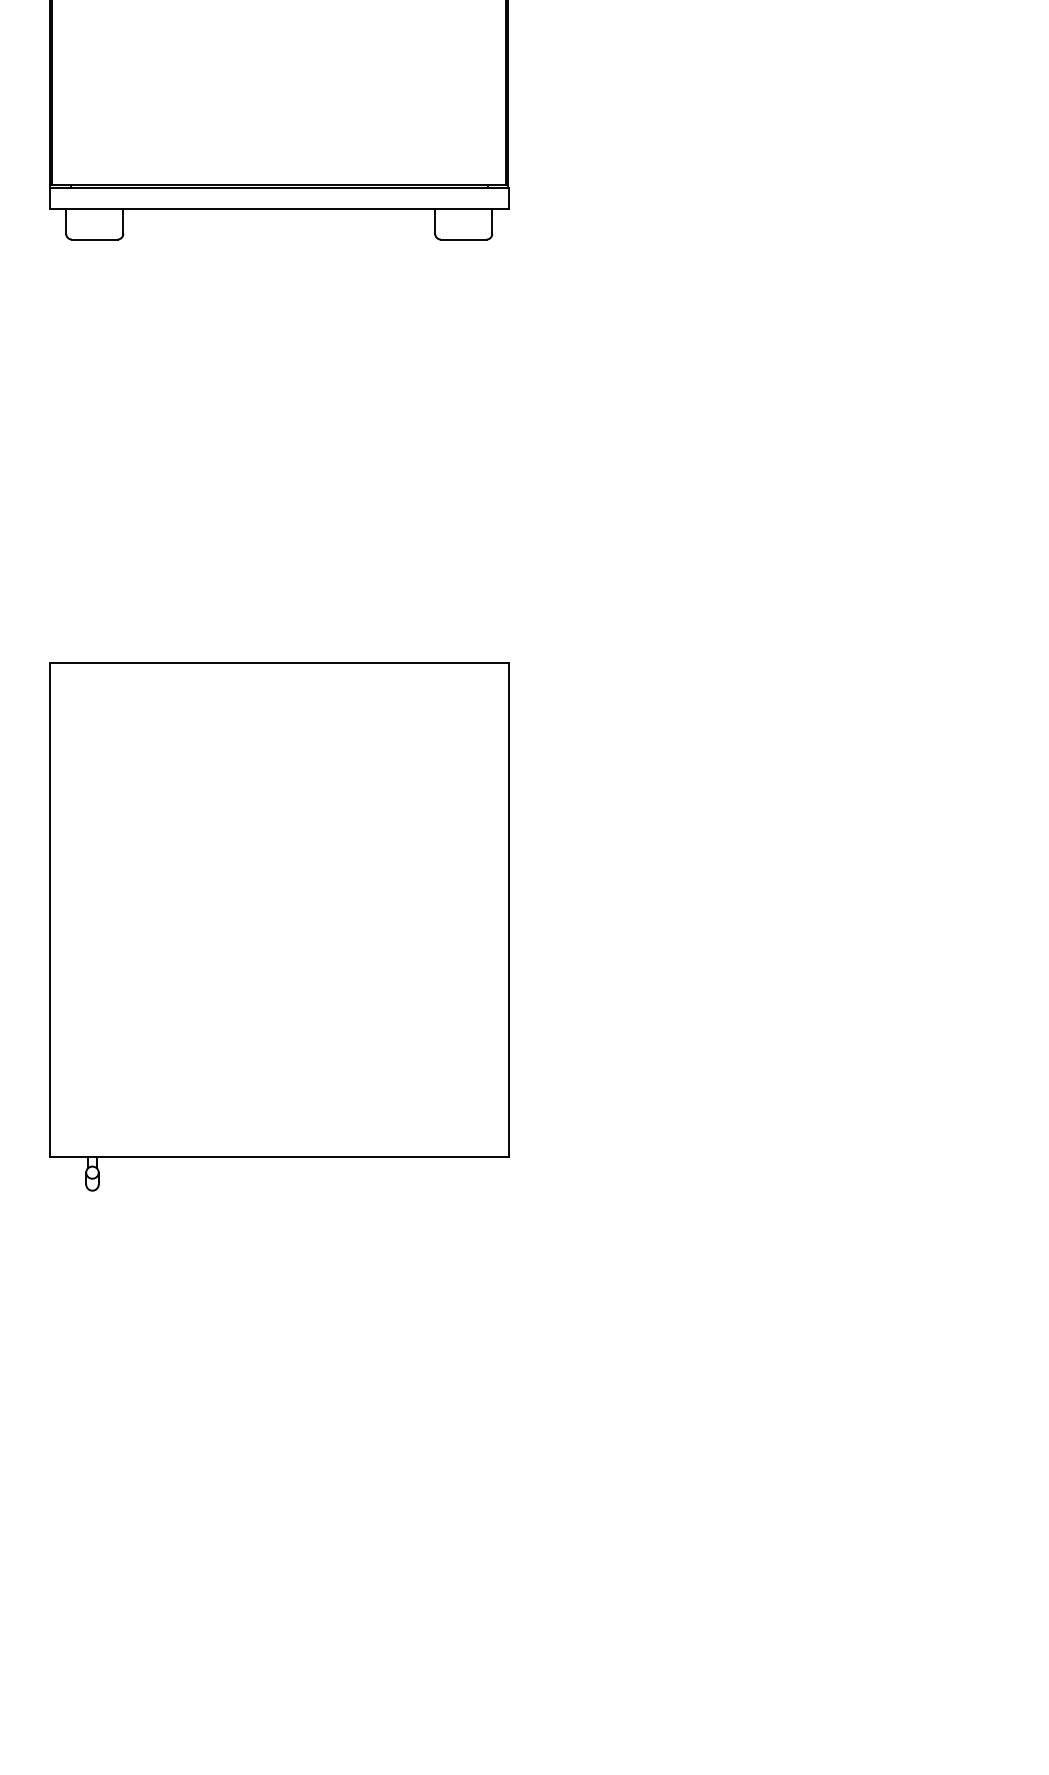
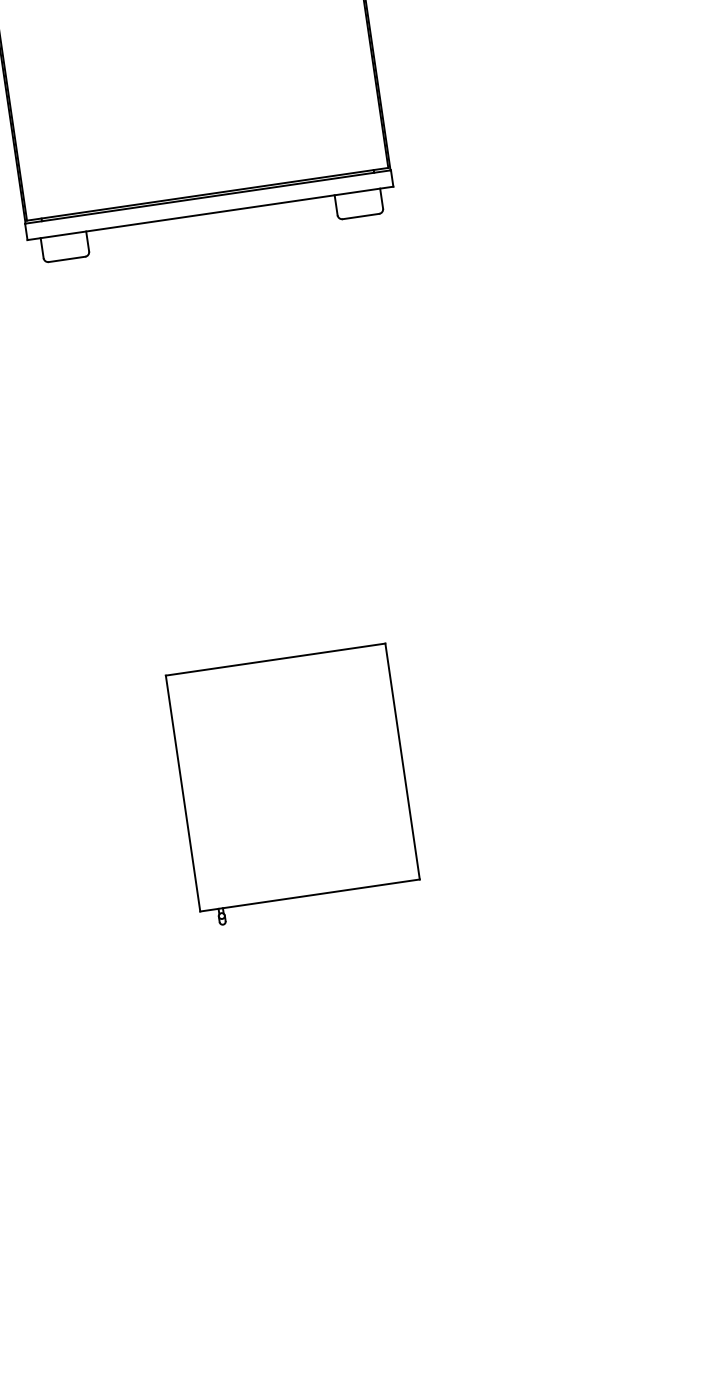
part: (279, 926) -> (294, 785), size x0.6

